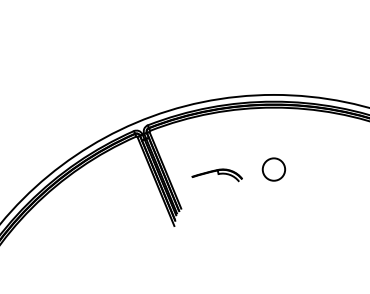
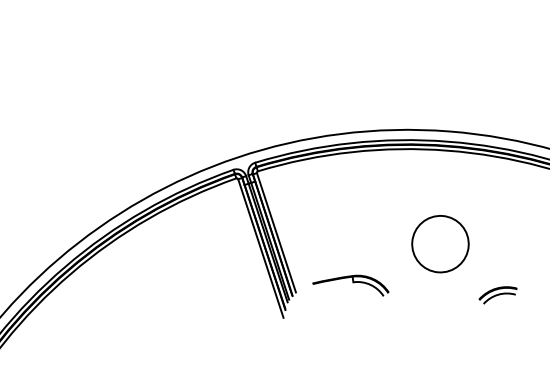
circle: (273, 169) -> (439, 244), size x1.67
part: (216, 175) -> (350, 284), moved
part: (313, 199) -> (496, 293), added

